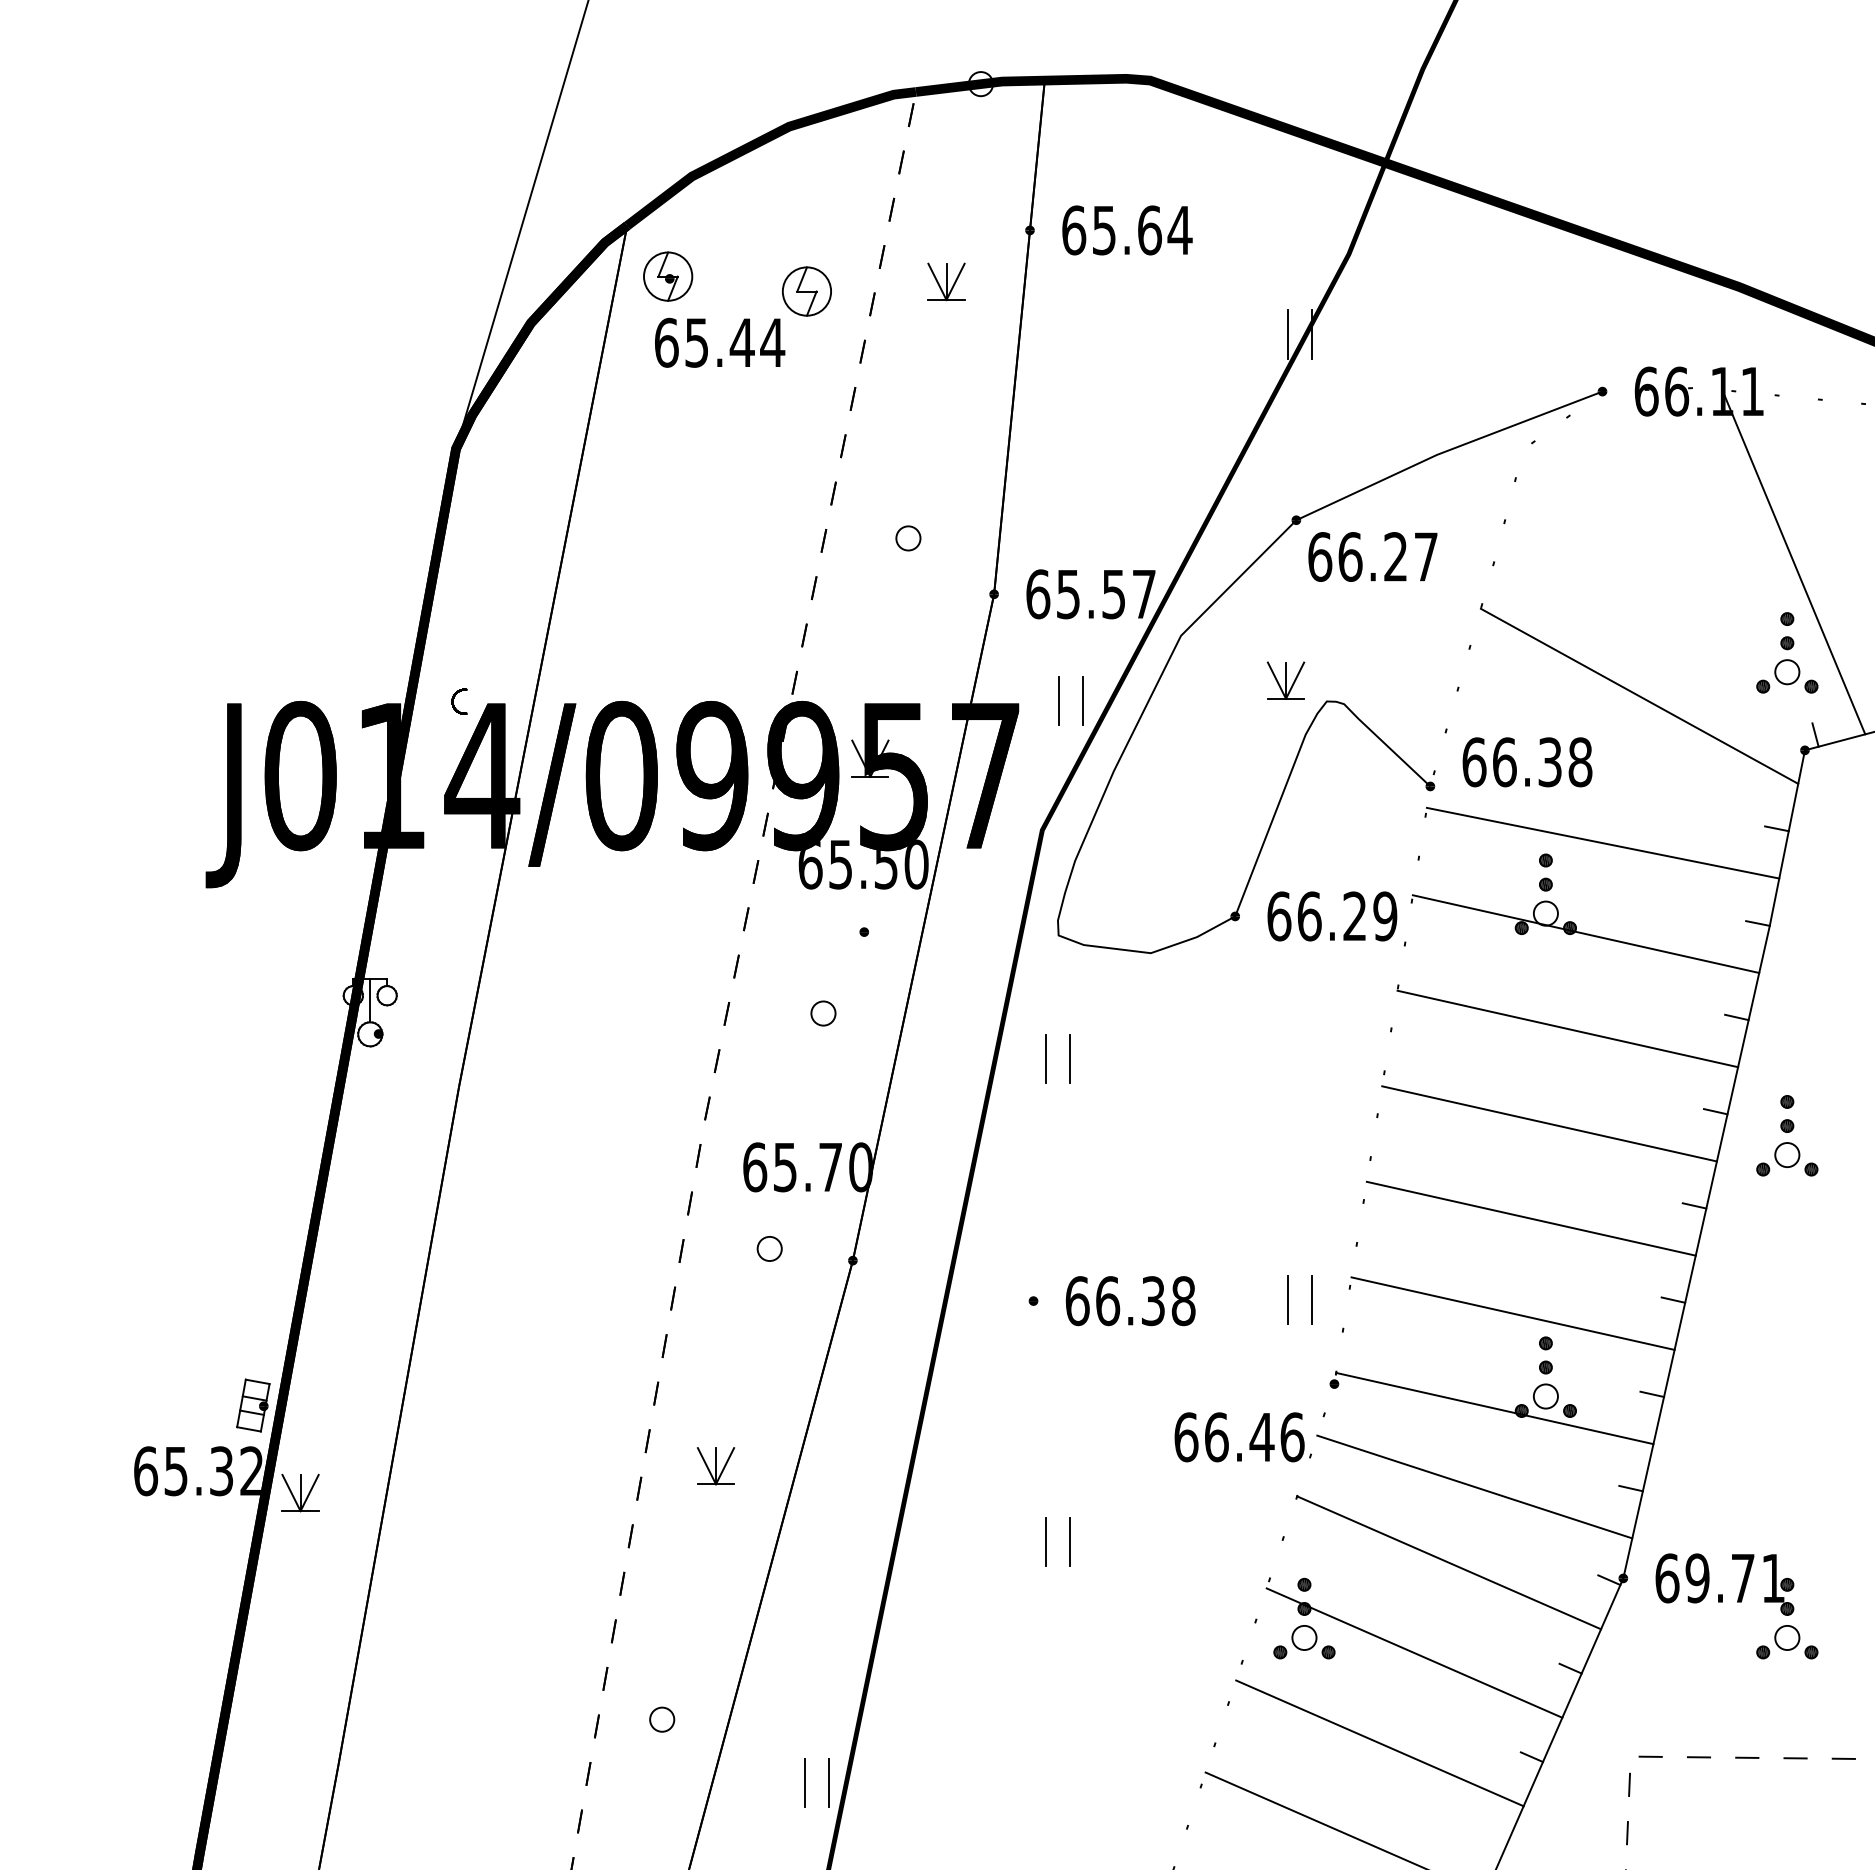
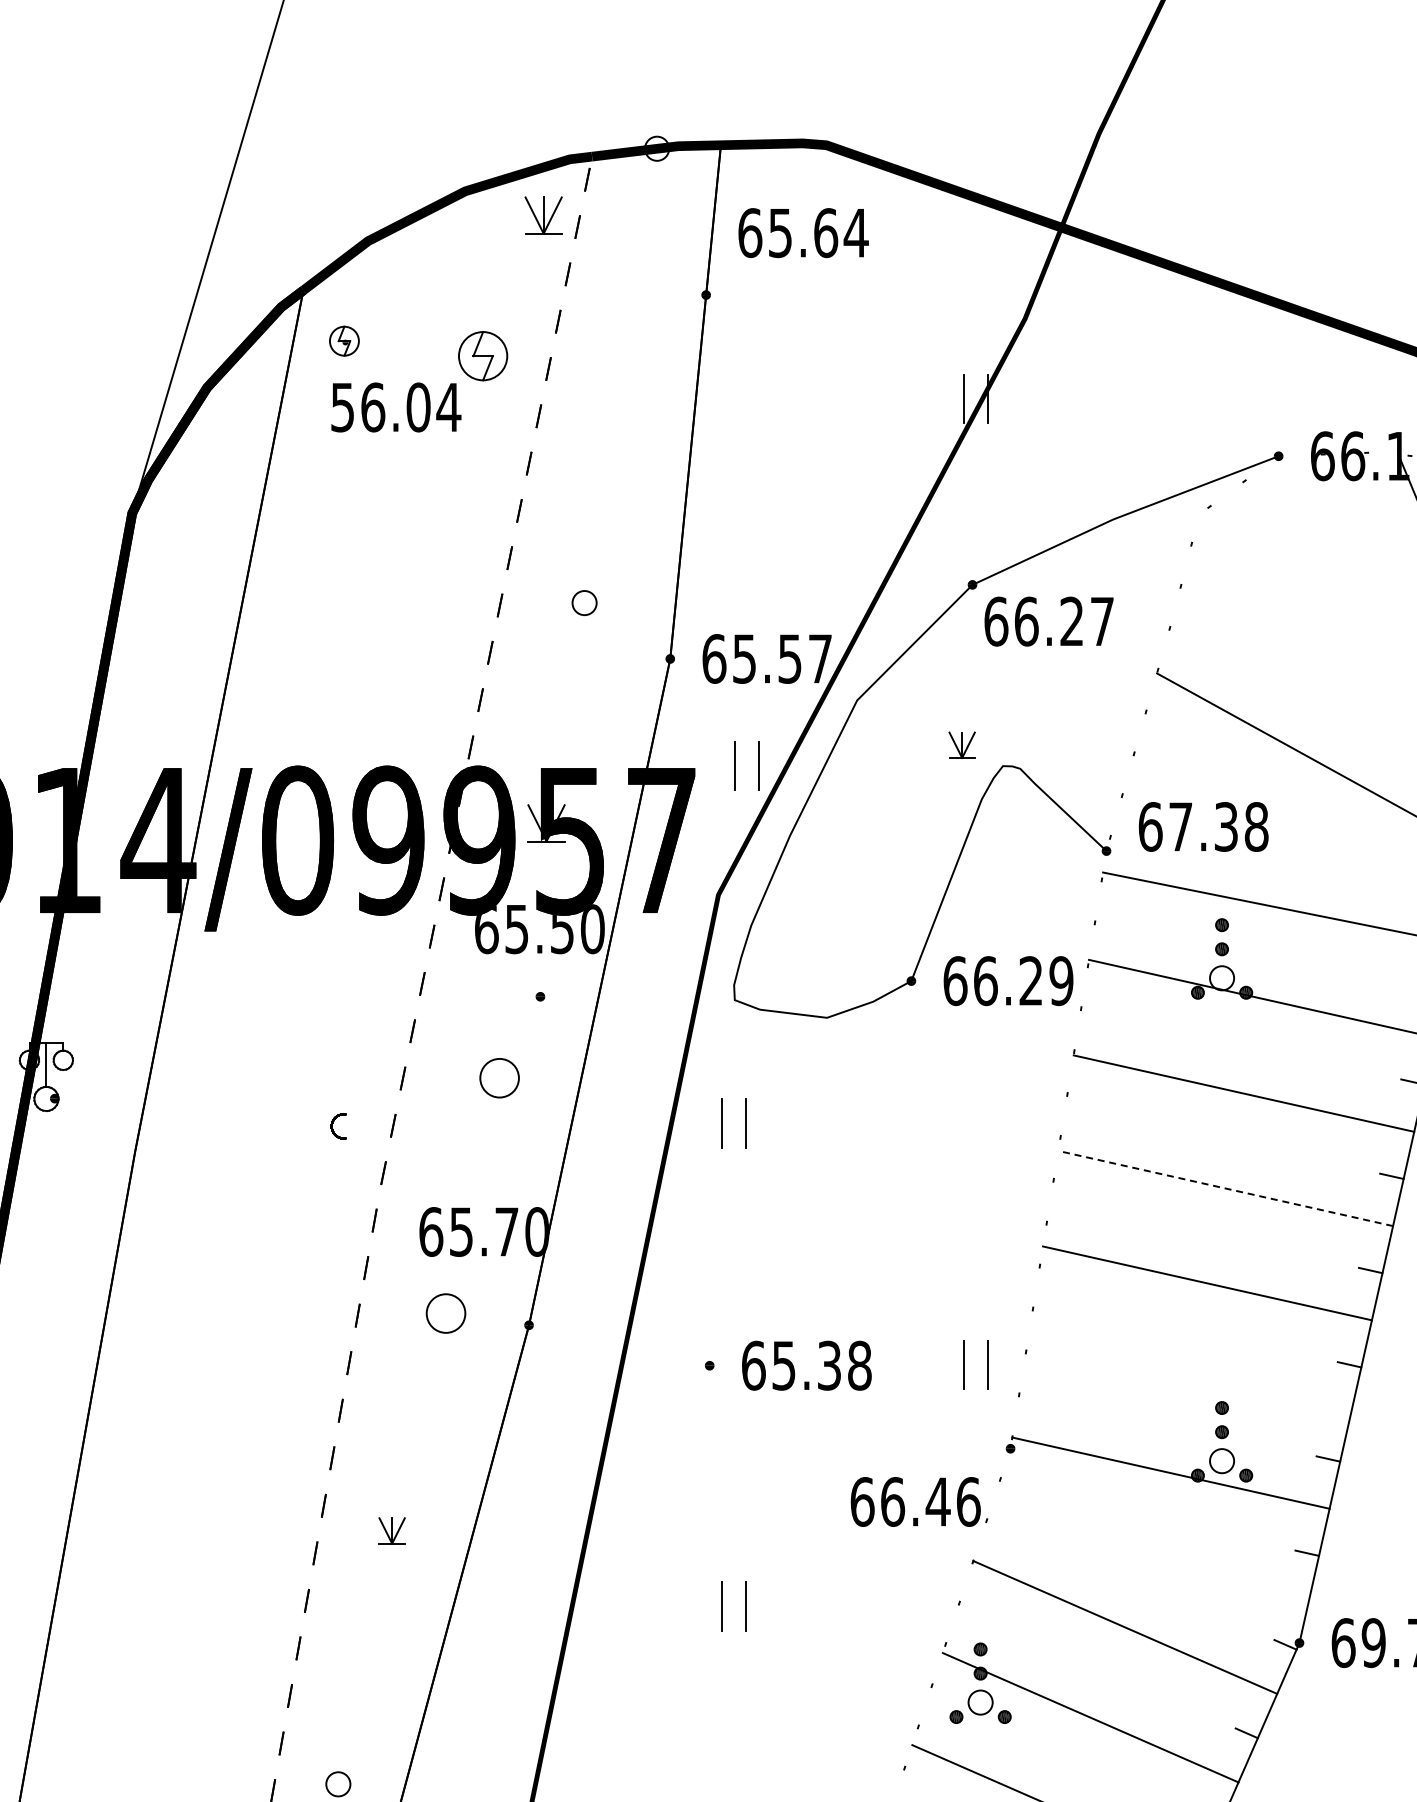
text: (1127, 230) -> (803, 233), moved
part: (668, 276) -> (344, 341), size x0.6
part: (946, 281) -> (543, 215), moved
text: (704, 342) -> (380, 407), 65.44 -> 56.04
part: (1285, 680) -> (961, 745), size x0.7
part: (459, 701) -> (338, 1126), moved
text: (1504, 762) -> (1180, 827), 66.38 -> 67.38
part: (823, 1013) -> (499, 1078), size x1.6
line: (1549, 1123) -> (1225, 1188), solid -> dashed
part: (769, 1248) -> (445, 1313), size x1.6
text: (1108, 1301) -> (784, 1366), 66.38 -> 65.38
line: (1512, 1313) -> (1188, 1378), removed
part: (715, 1466) -> (391, 1531), size x0.7
line: (1474, 1486) -> (1150, 1551), removed

